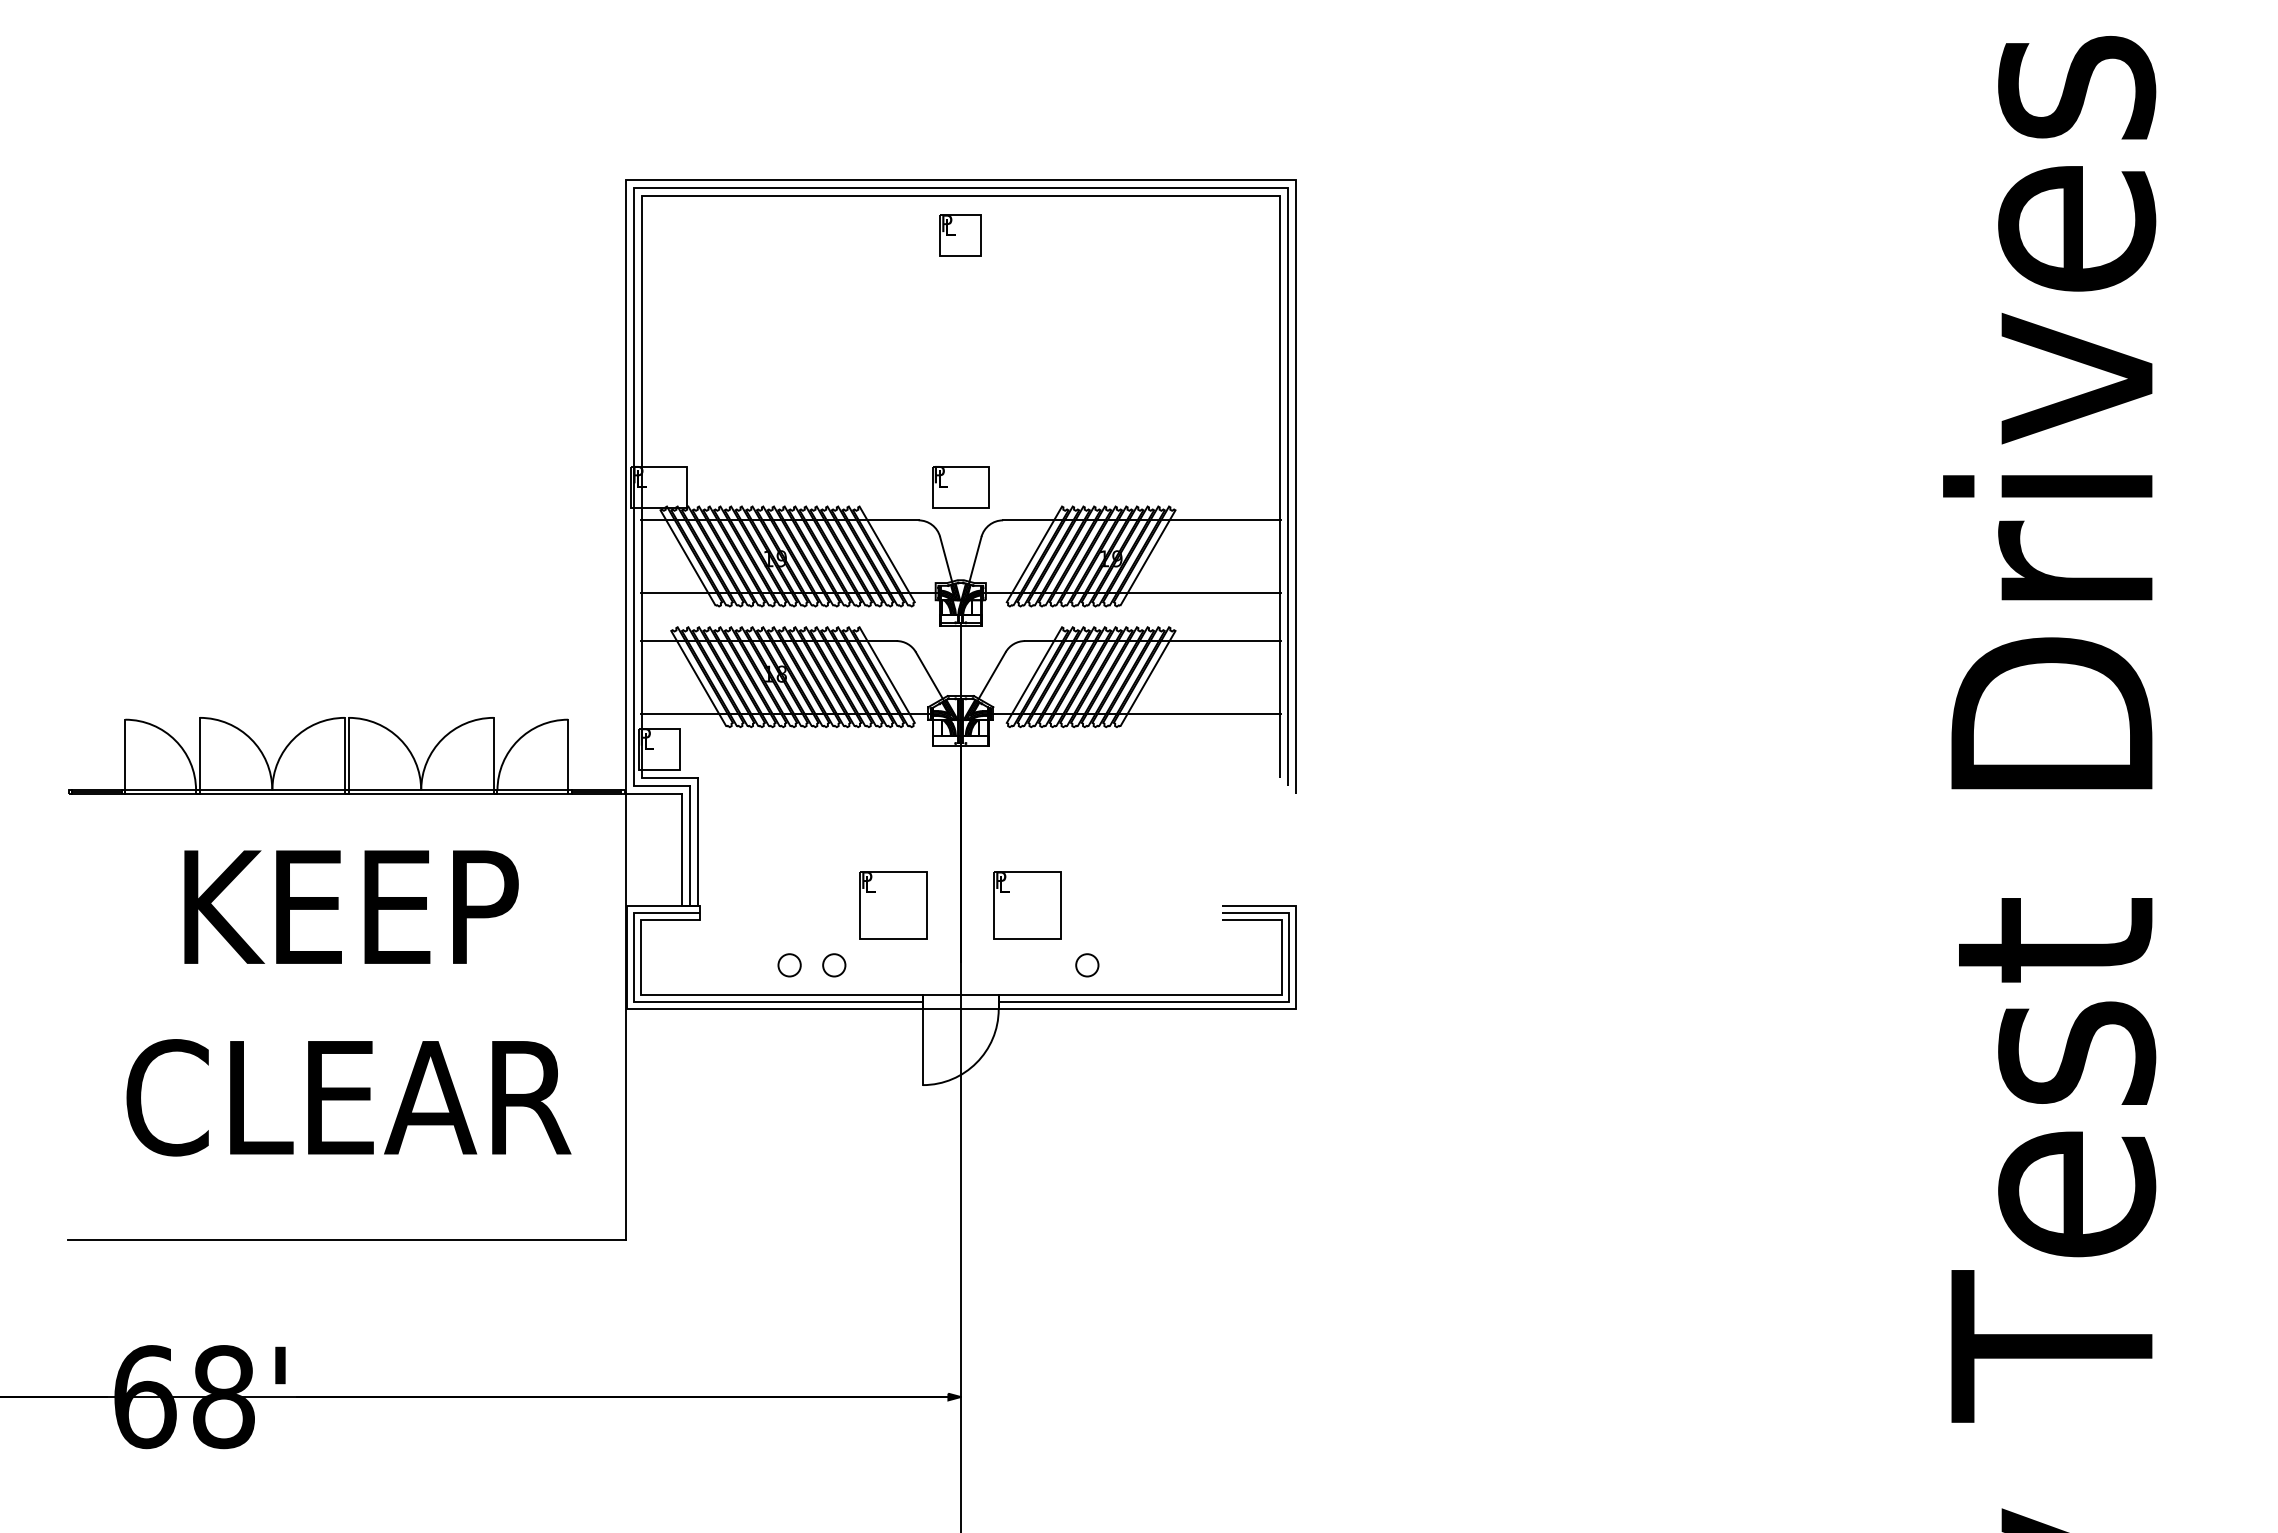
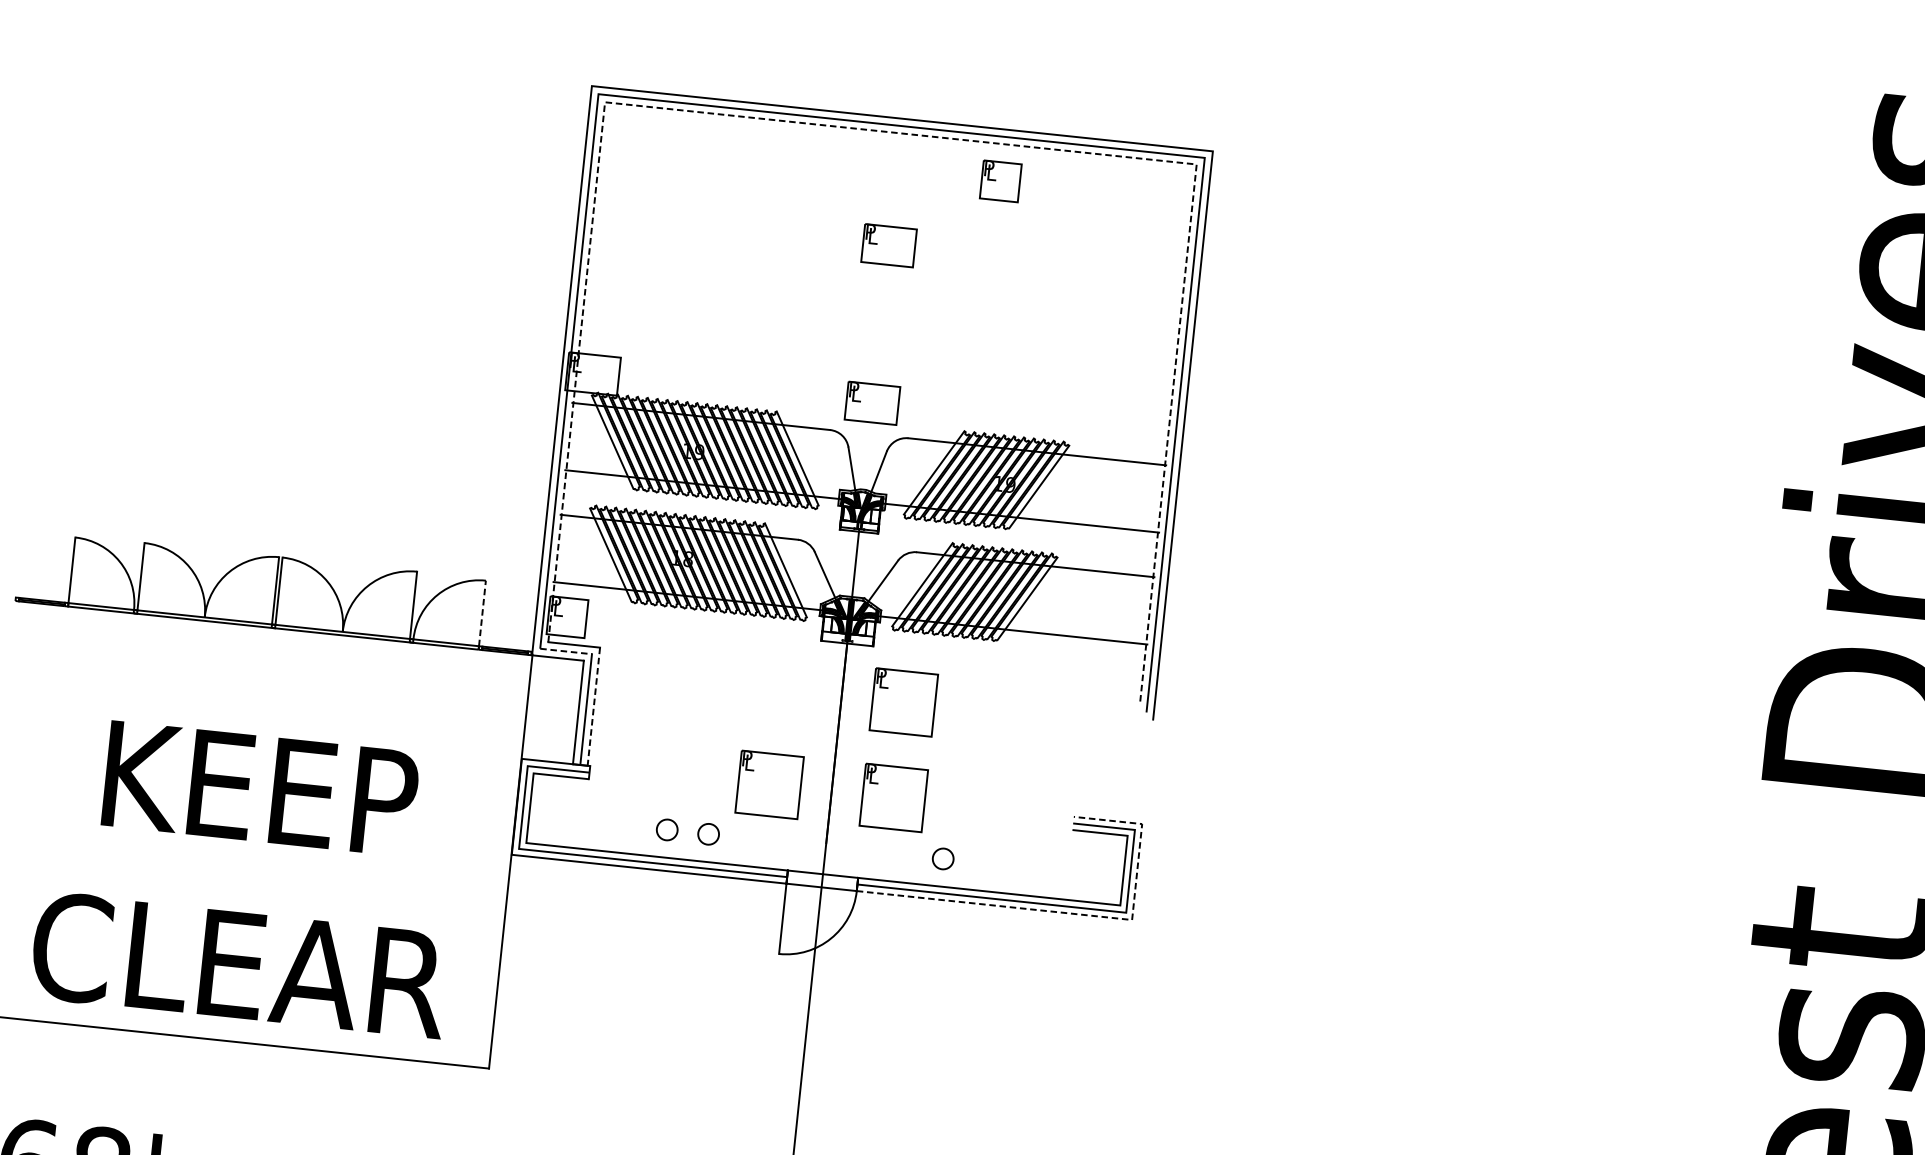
line: (961, 195) -> (901, 133), solid -> dashed
part: (960, 235) -> (1000, 180), moved
part: (960, 317) -> (888, 246), added
line: (568, 754) -> (482, 612), solid -> dashed
line: (661, 786) -> (565, 651), solid -> dashed
part: (1027, 802) -> (903, 702), added
line: (697, 842) -> (593, 707), solid -> dashed
text: (348, 1003) -> (248, 877), moved
line: (1236, 1009) -> (1077, 914), solid -> dashed

